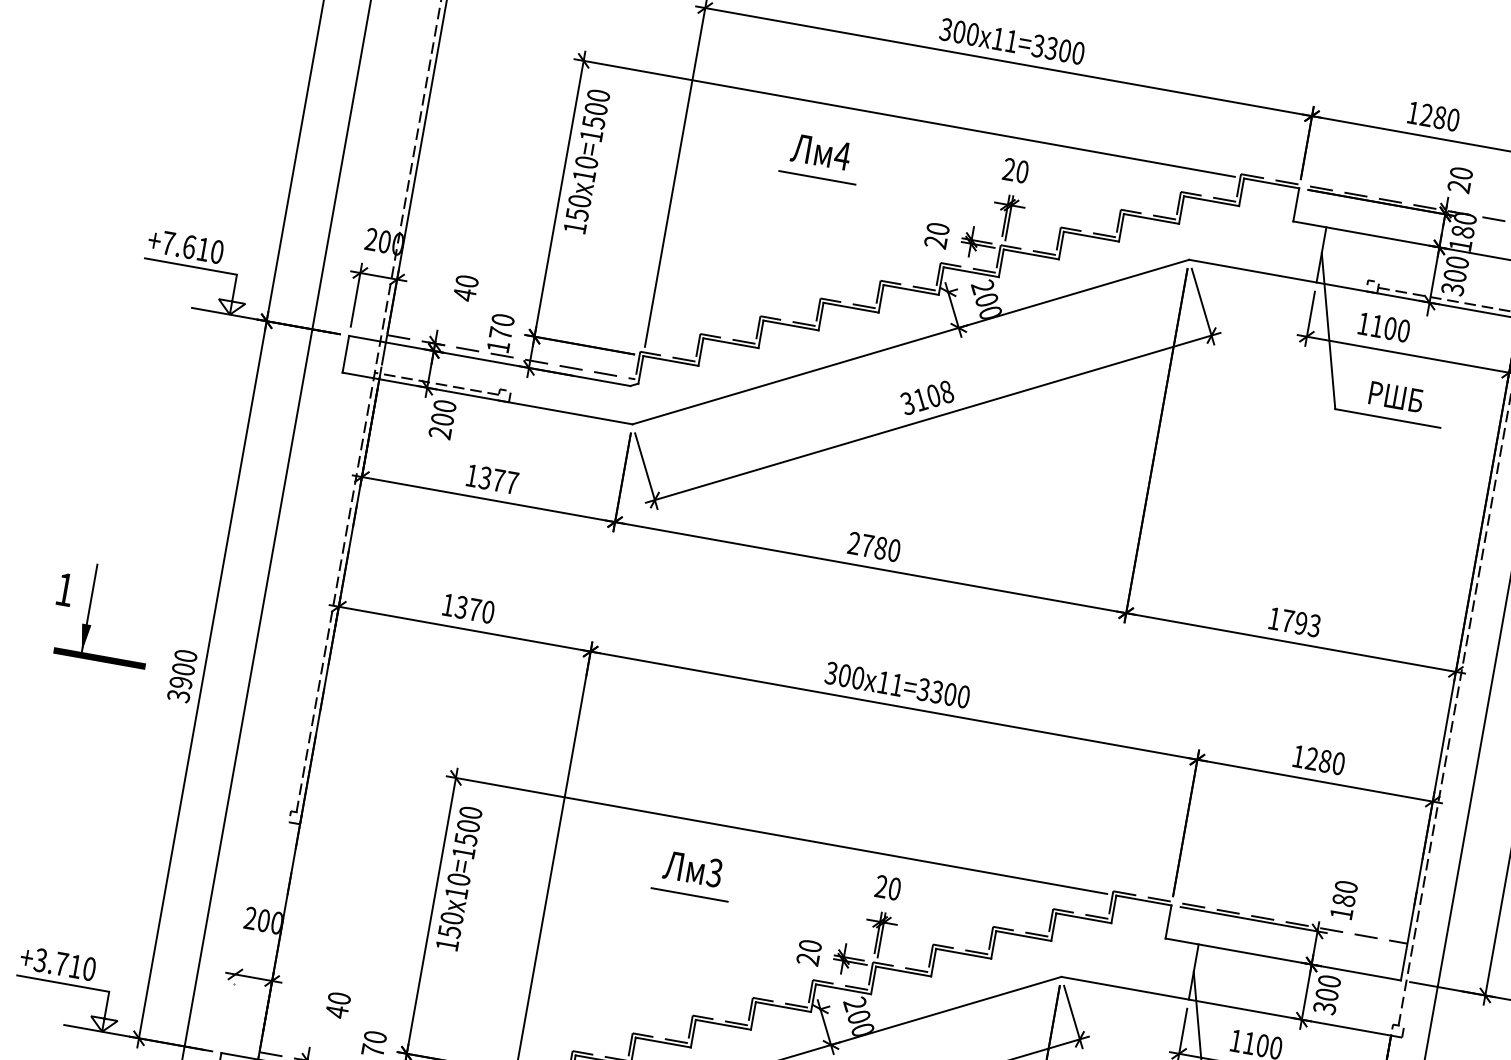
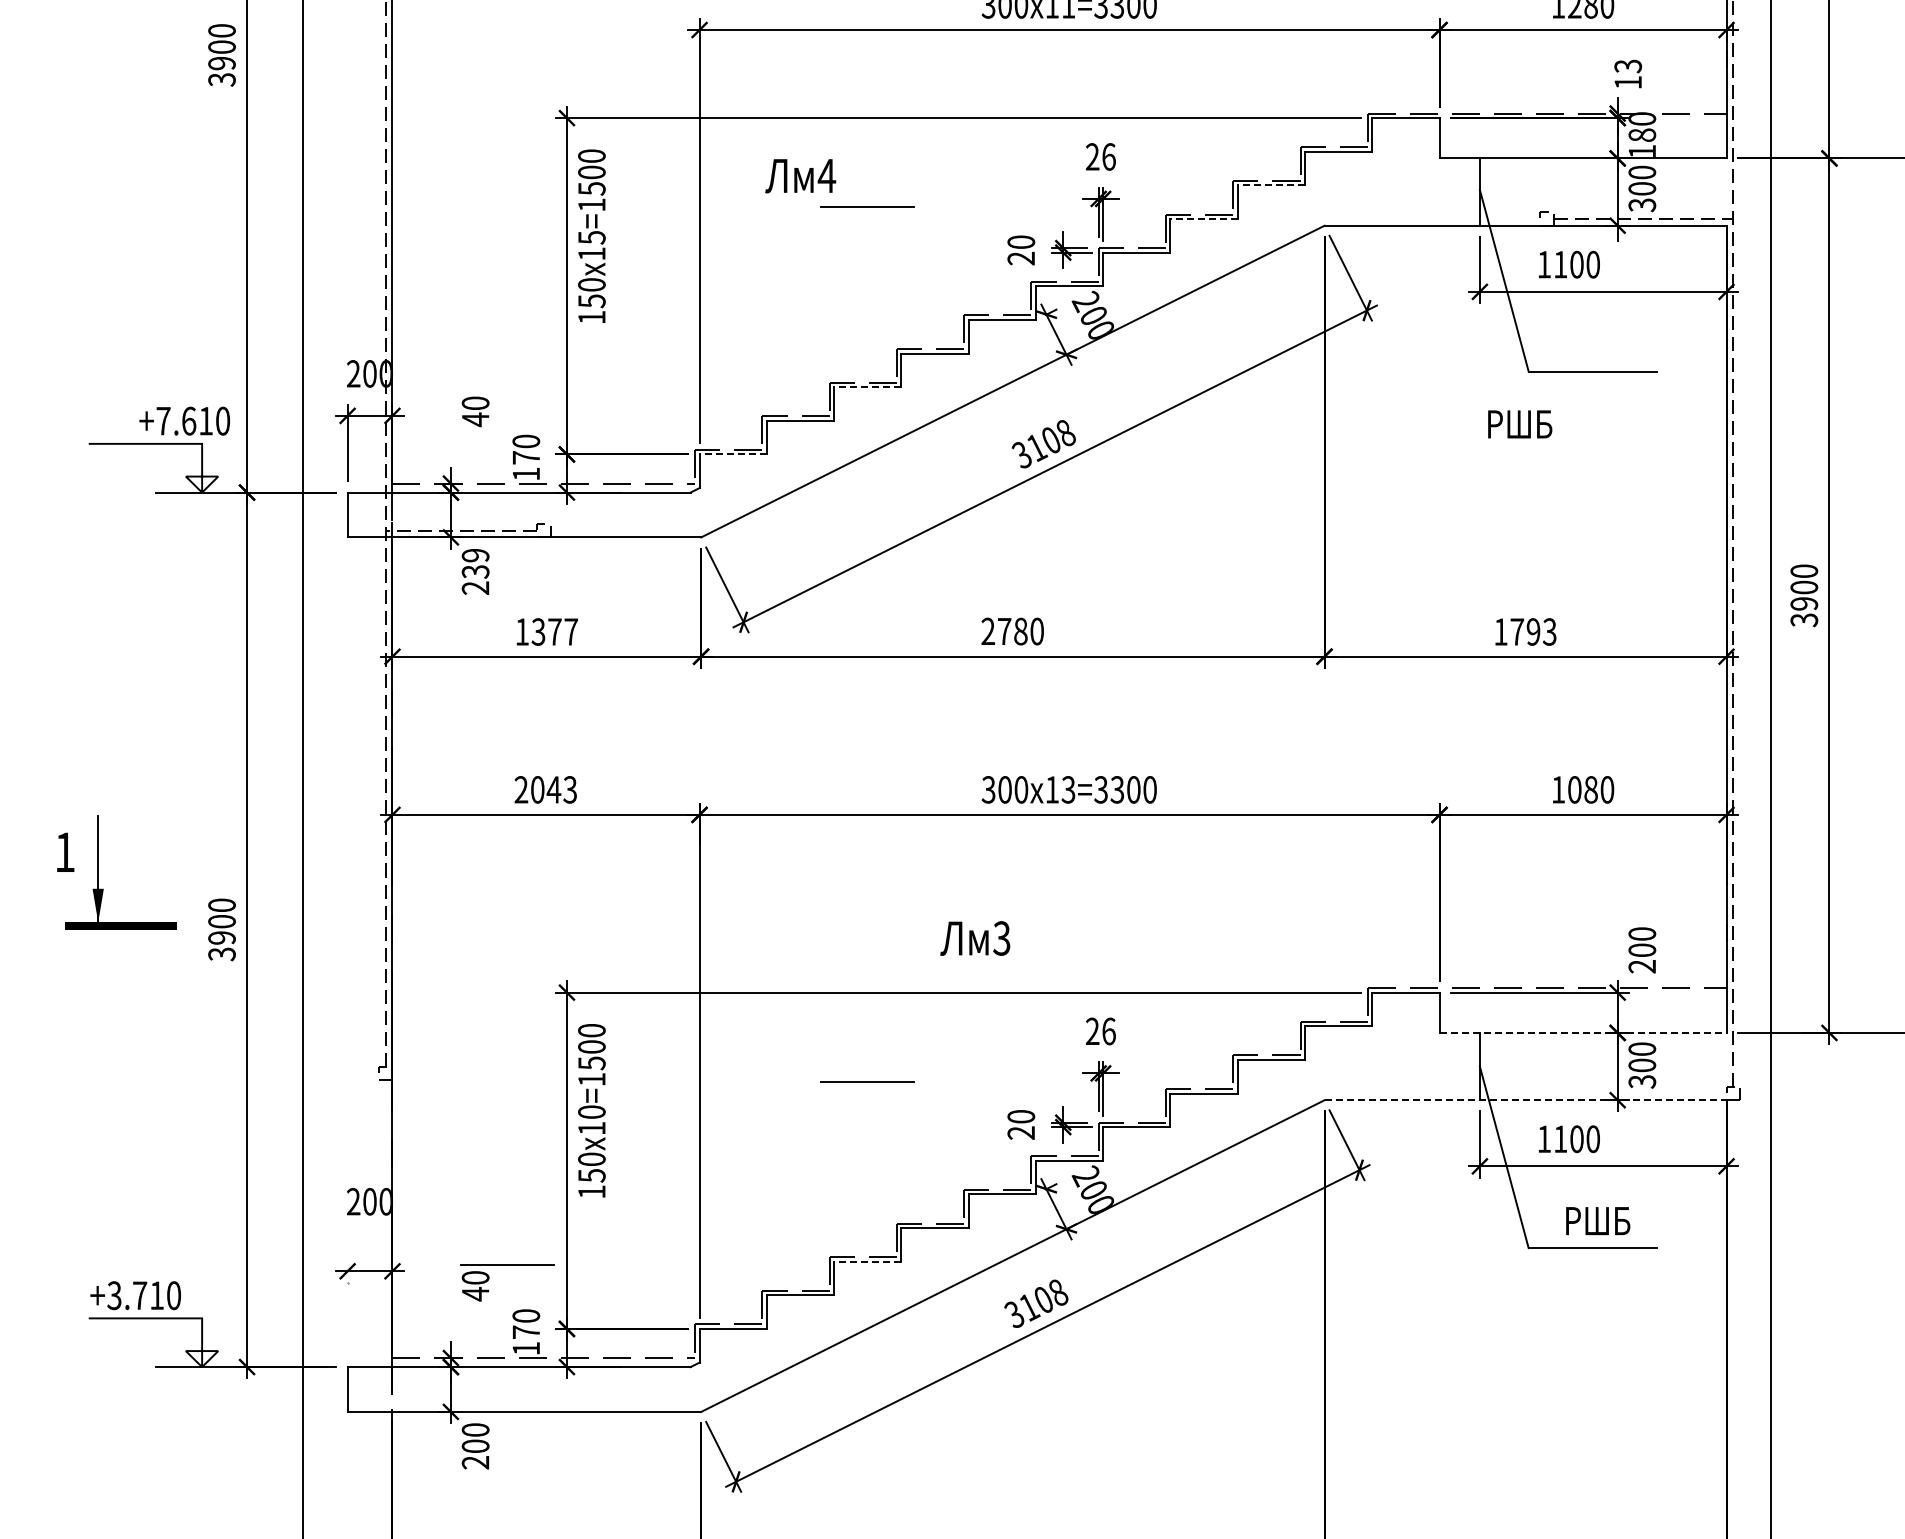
text: (820, 152) -> (800, 176), moved
text: (586, 162) -> (591, 237), 150x10=1500 -> 150x15=1500
text: (1022, 171) -> (1108, 156), 20 -> 26
text: (1460, 180) -> (1628, 74), 20 -> 13
line: (1151, 219) -> (1271, 185), solid -> dashed
line: (1091, 237) -> (1204, 219), solid -> dashed
text: (185, 245) -> (184, 420), moved
line: (790, 325) -> (867, 387), solid -> dashed
line: (671, 361) -> (733, 454), solid -> dashed
text: (1396, 397) -> (1520, 424), moved
text: (443, 412) -> (475, 563), 200 -> 239
text: (468, 608) -> (545, 789), 1370 -> 2043
text: (896, 684) -> (1068, 789), 300x11=3300 -> 300x13=3300
text: (1311, 758) -> (1574, 789), 1280 -> 1080
text: (693, 869) -> (975, 938), moved
text: (894, 888) -> (1108, 1031), 20 -> 26
text: (1342, 906) -> (1641, 958), 180 -> 200
line: (1283, 959) -> (1583, 1032), solid -> dashed
line: (367, 992) -> (507, 1264), added
line: (1227, 1006) -> (1526, 1100), solid -> dashed
line: (663, 1042) -> (867, 1261), solid -> dashed

